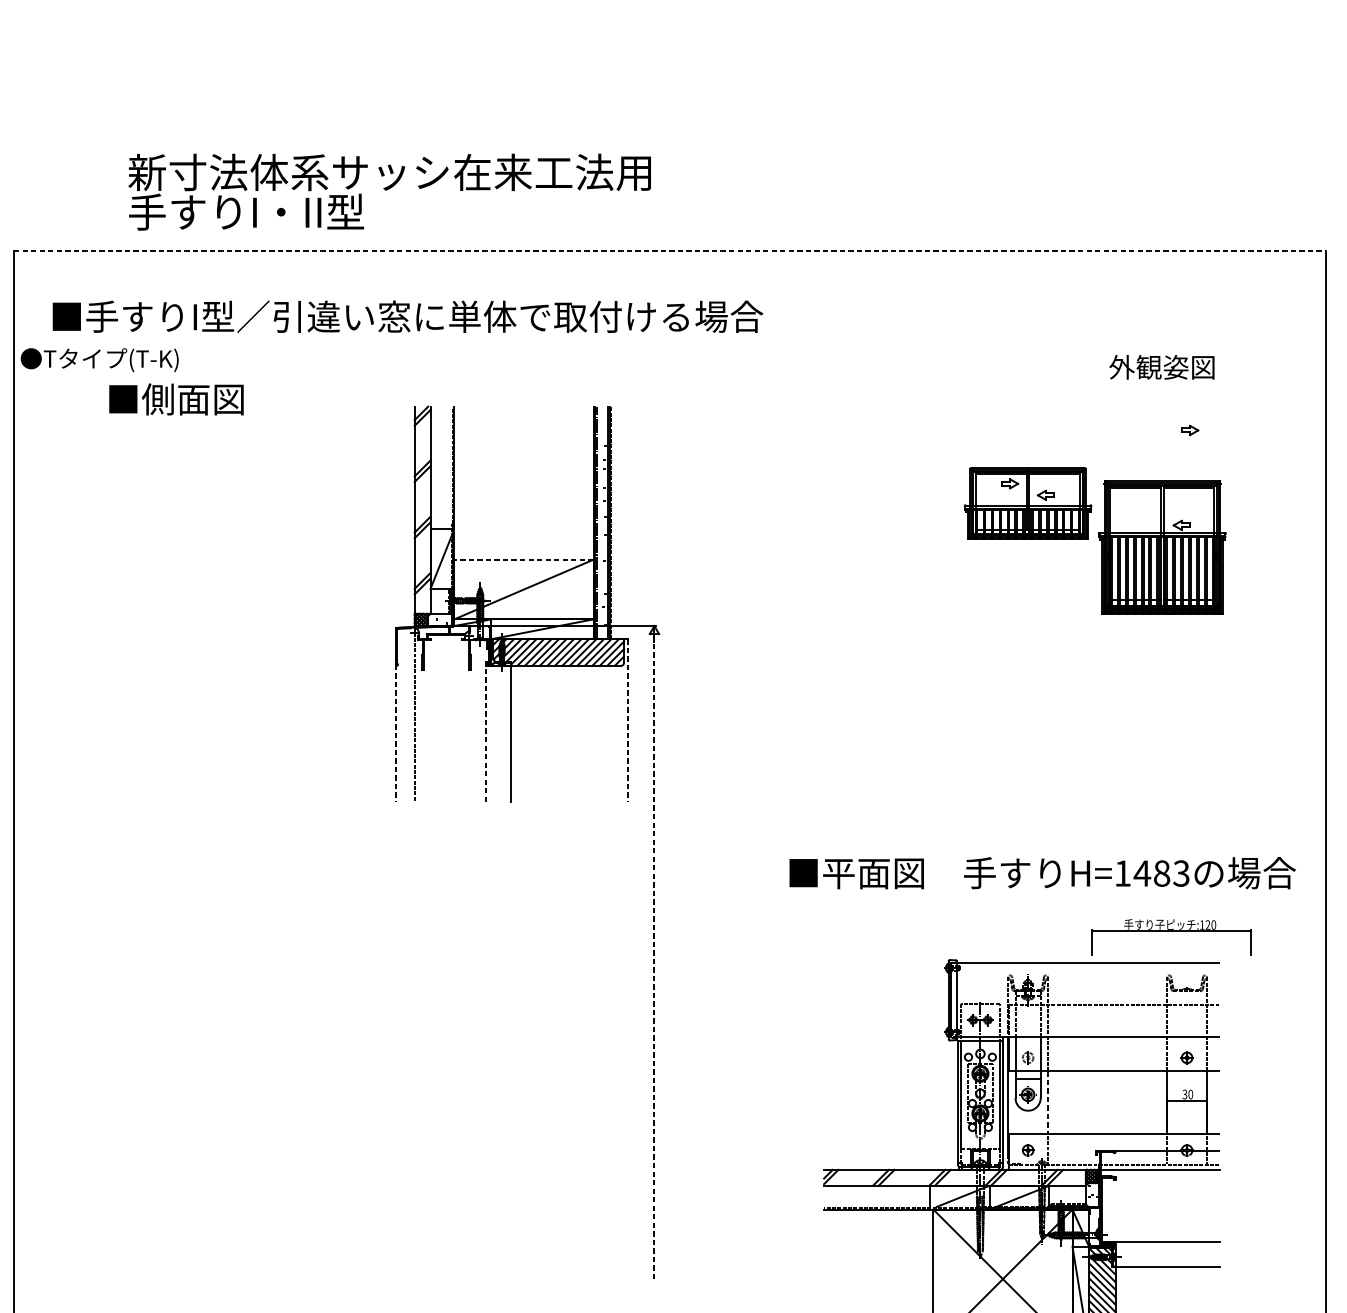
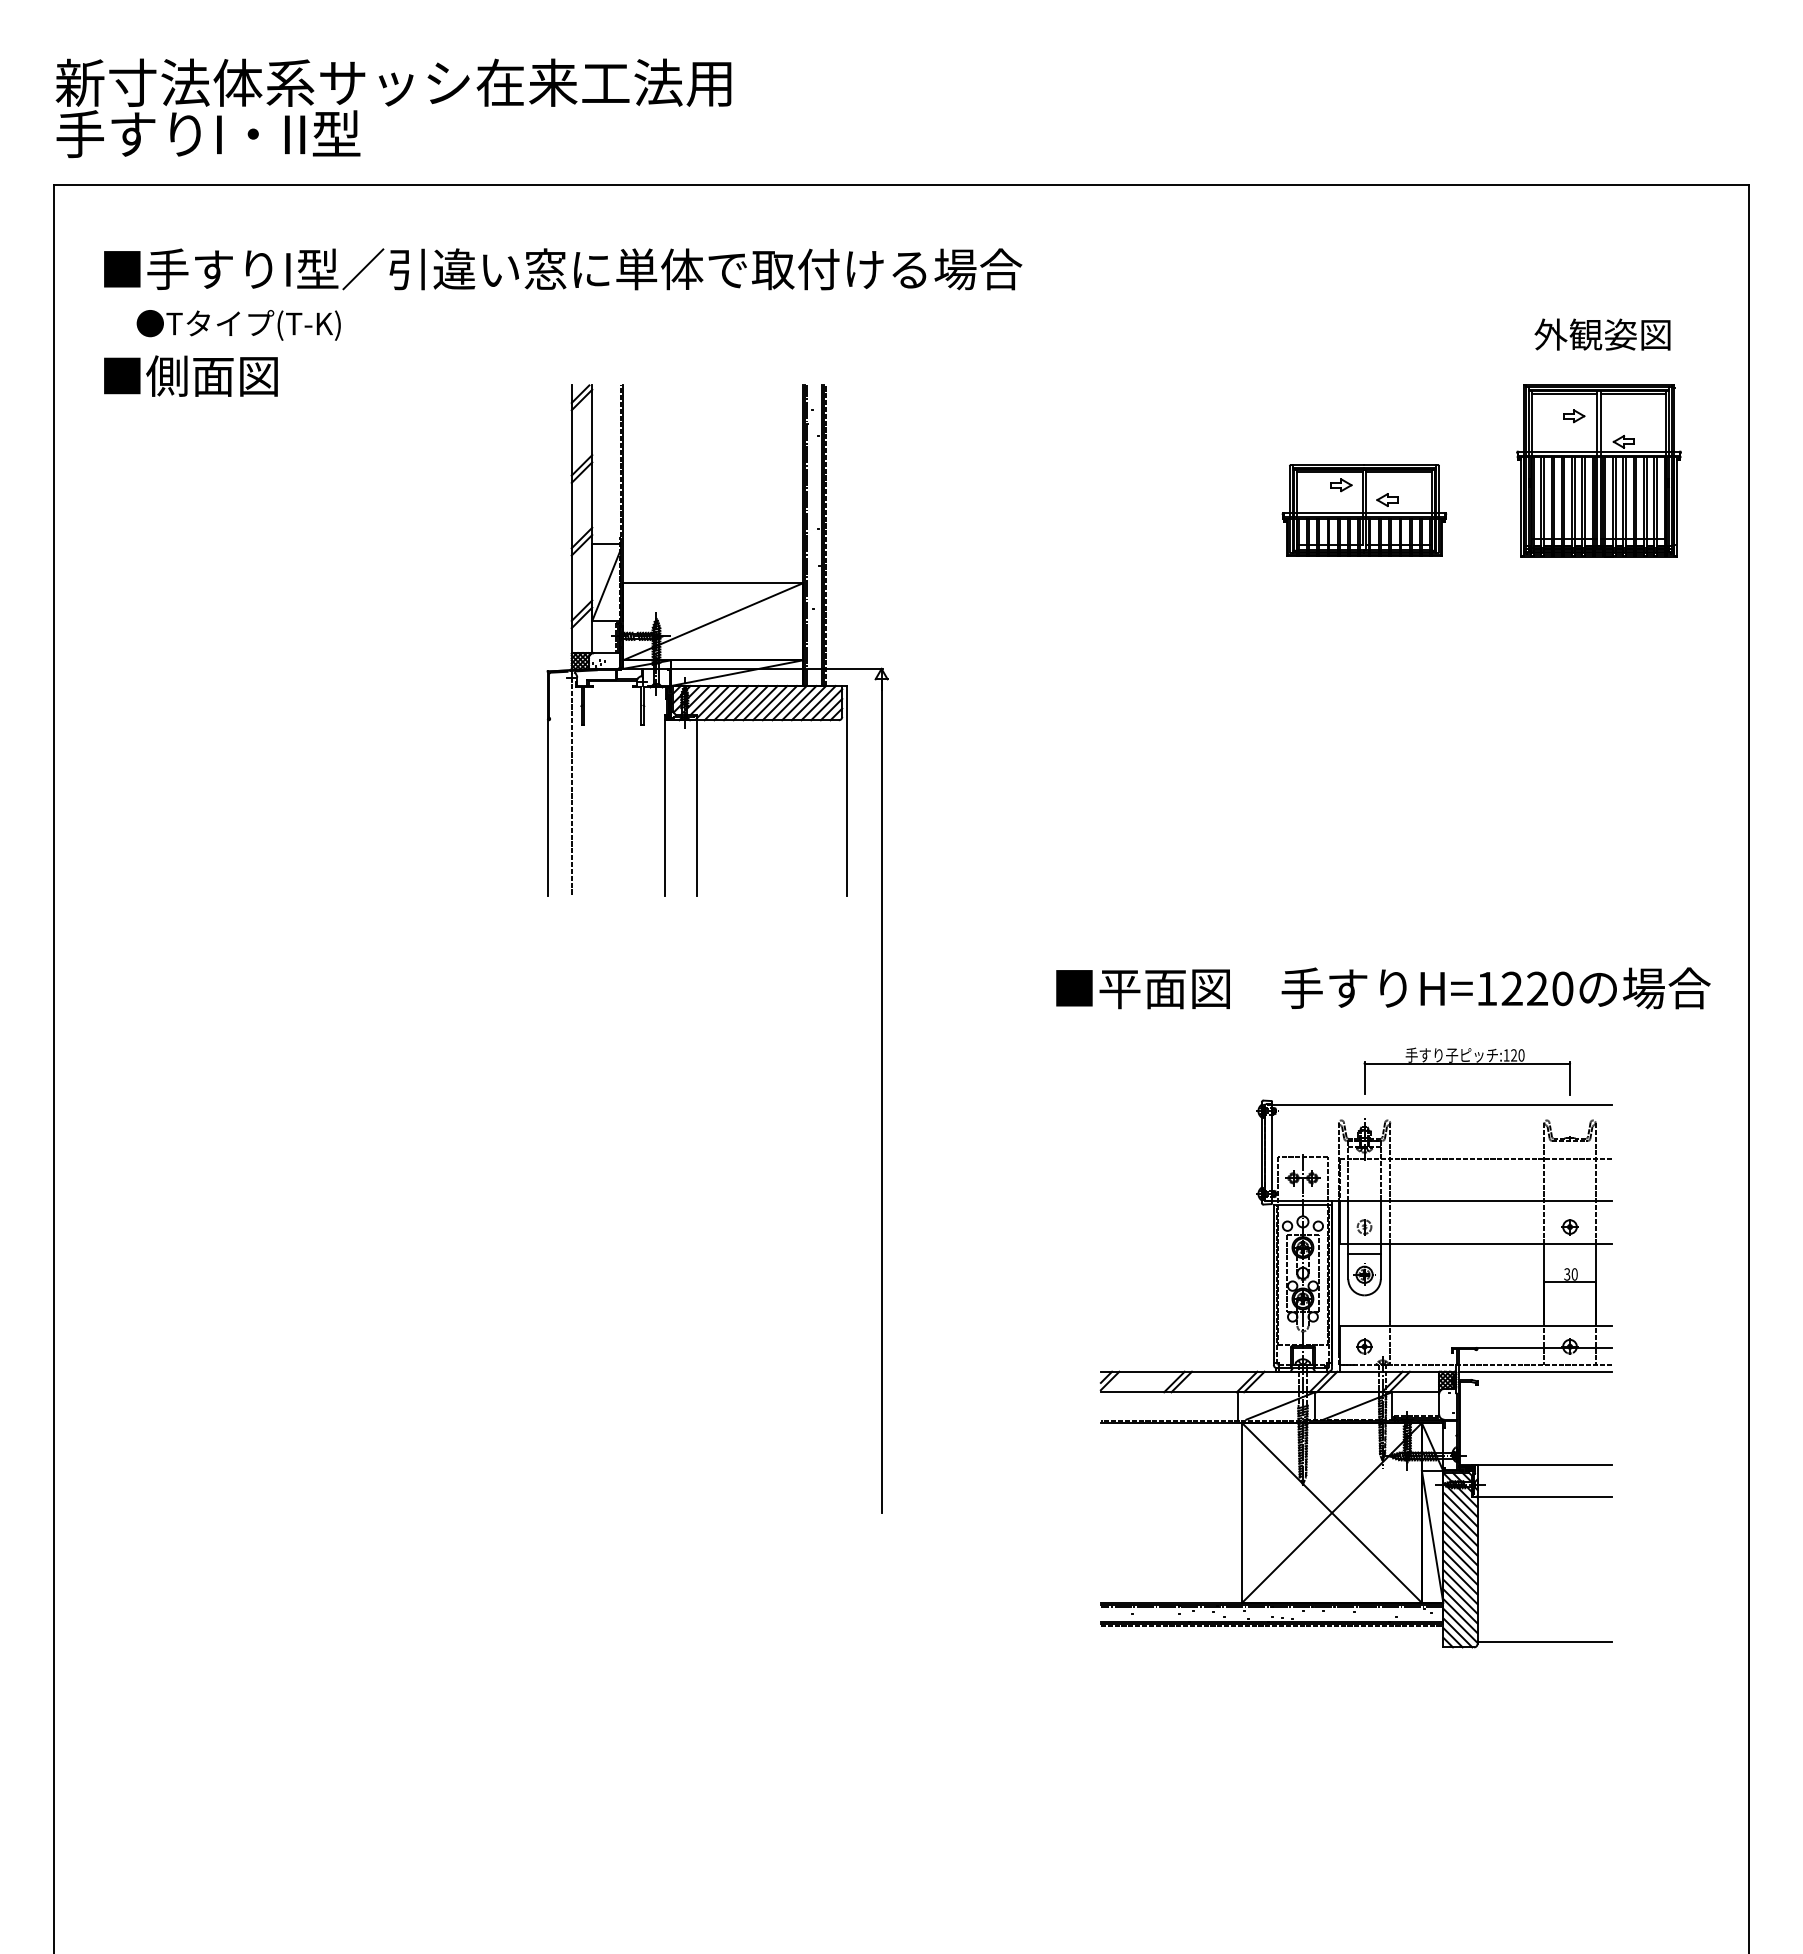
text: (389, 192) -> (393, 108), moved
line: (669, 251) -> (901, 184), dashed -> solid
text: (99, 360) -> (238, 325), moved
text: (1161, 367) -> (1602, 334), moved
text: (176, 398) -> (190, 375), moved
part: (1161, 547) -> (1598, 470), moved
line: (523, 559) -> (712, 583), dashed -> solid
line: (628, 720) -> (847, 791), dashed -> solid
line: (395, 733) -> (547, 807), dashed -> solid
line: (486, 733) -> (664, 807), dashed -> solid
text: (1161, 873) -> (1536, 988), H=1483 -> H=1220
part: (1171, 932) -> (1466, 1064), moved
line: (654, 957) -> (881, 1097), dashed -> solid
line: (1048, 1101) -> (1390, 1283), dashed -> solid

